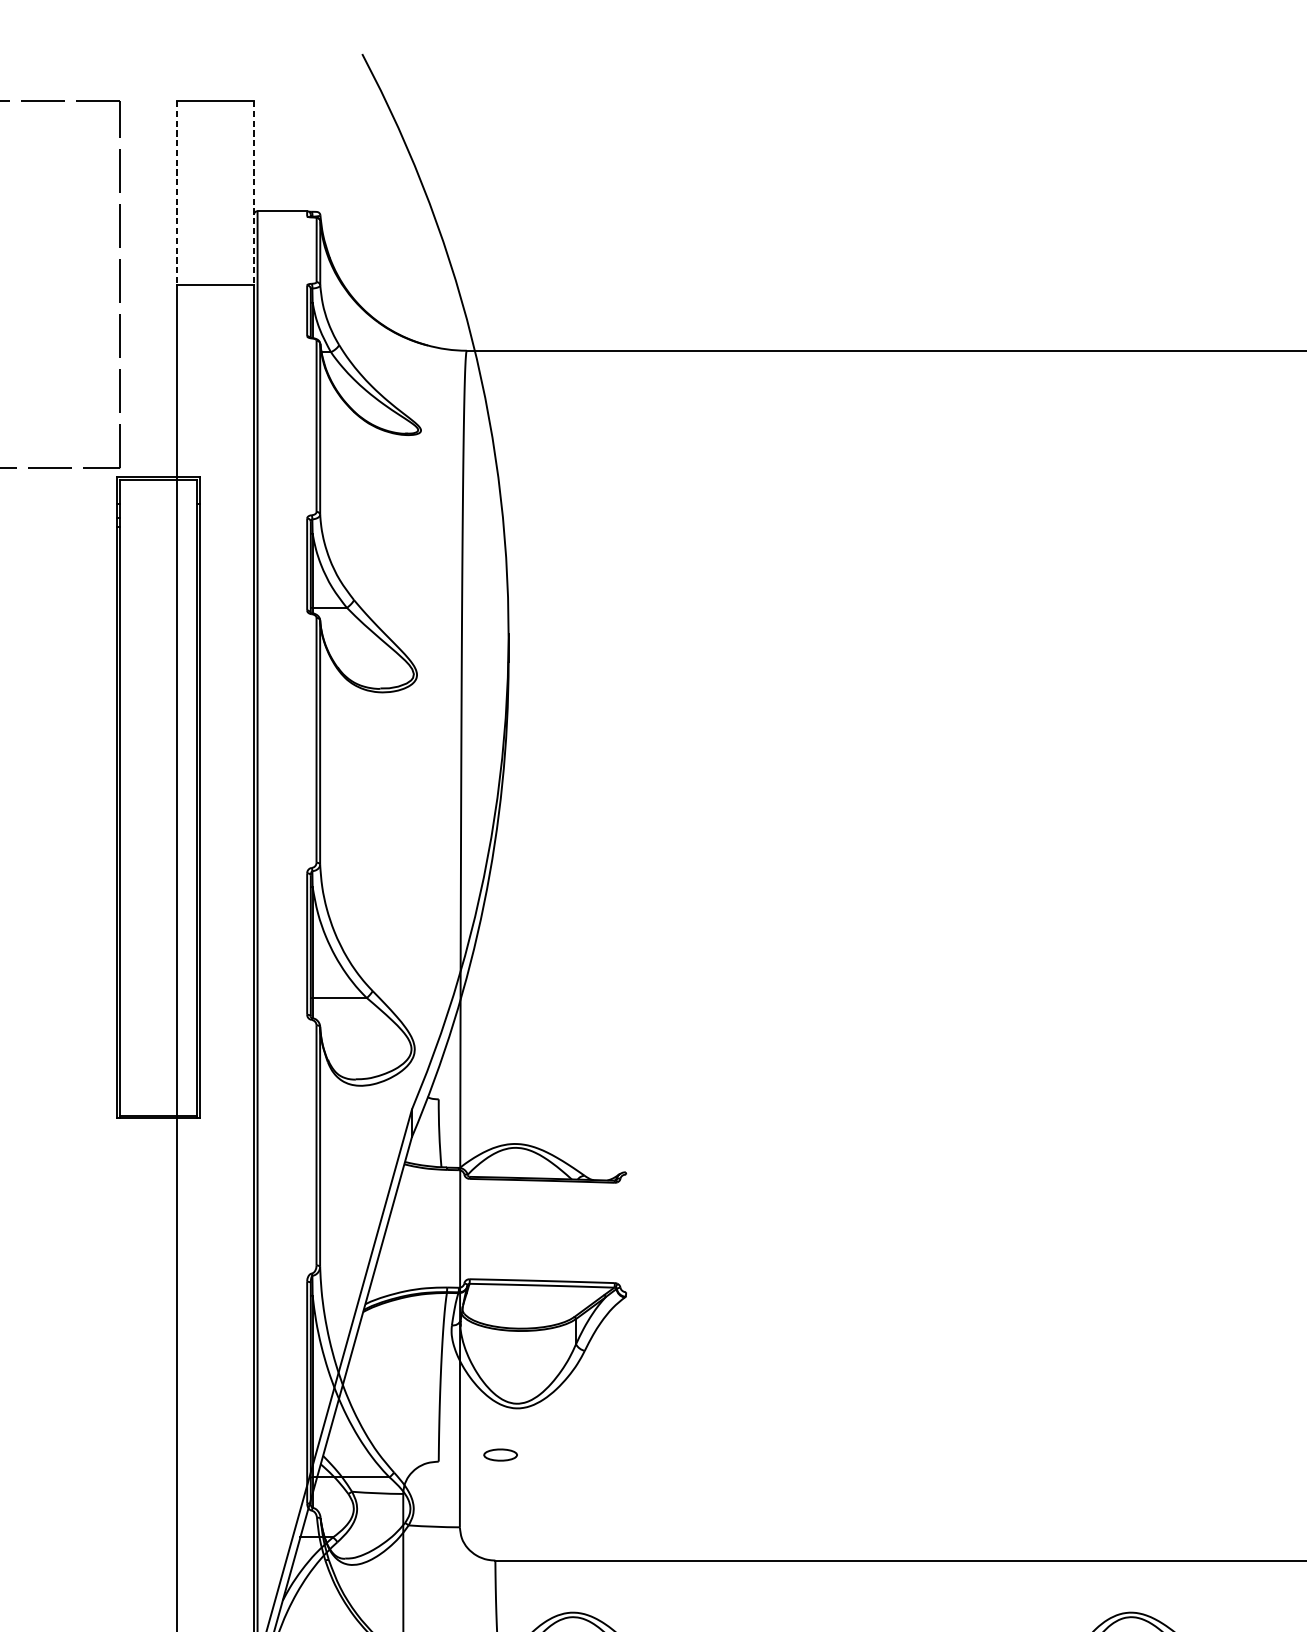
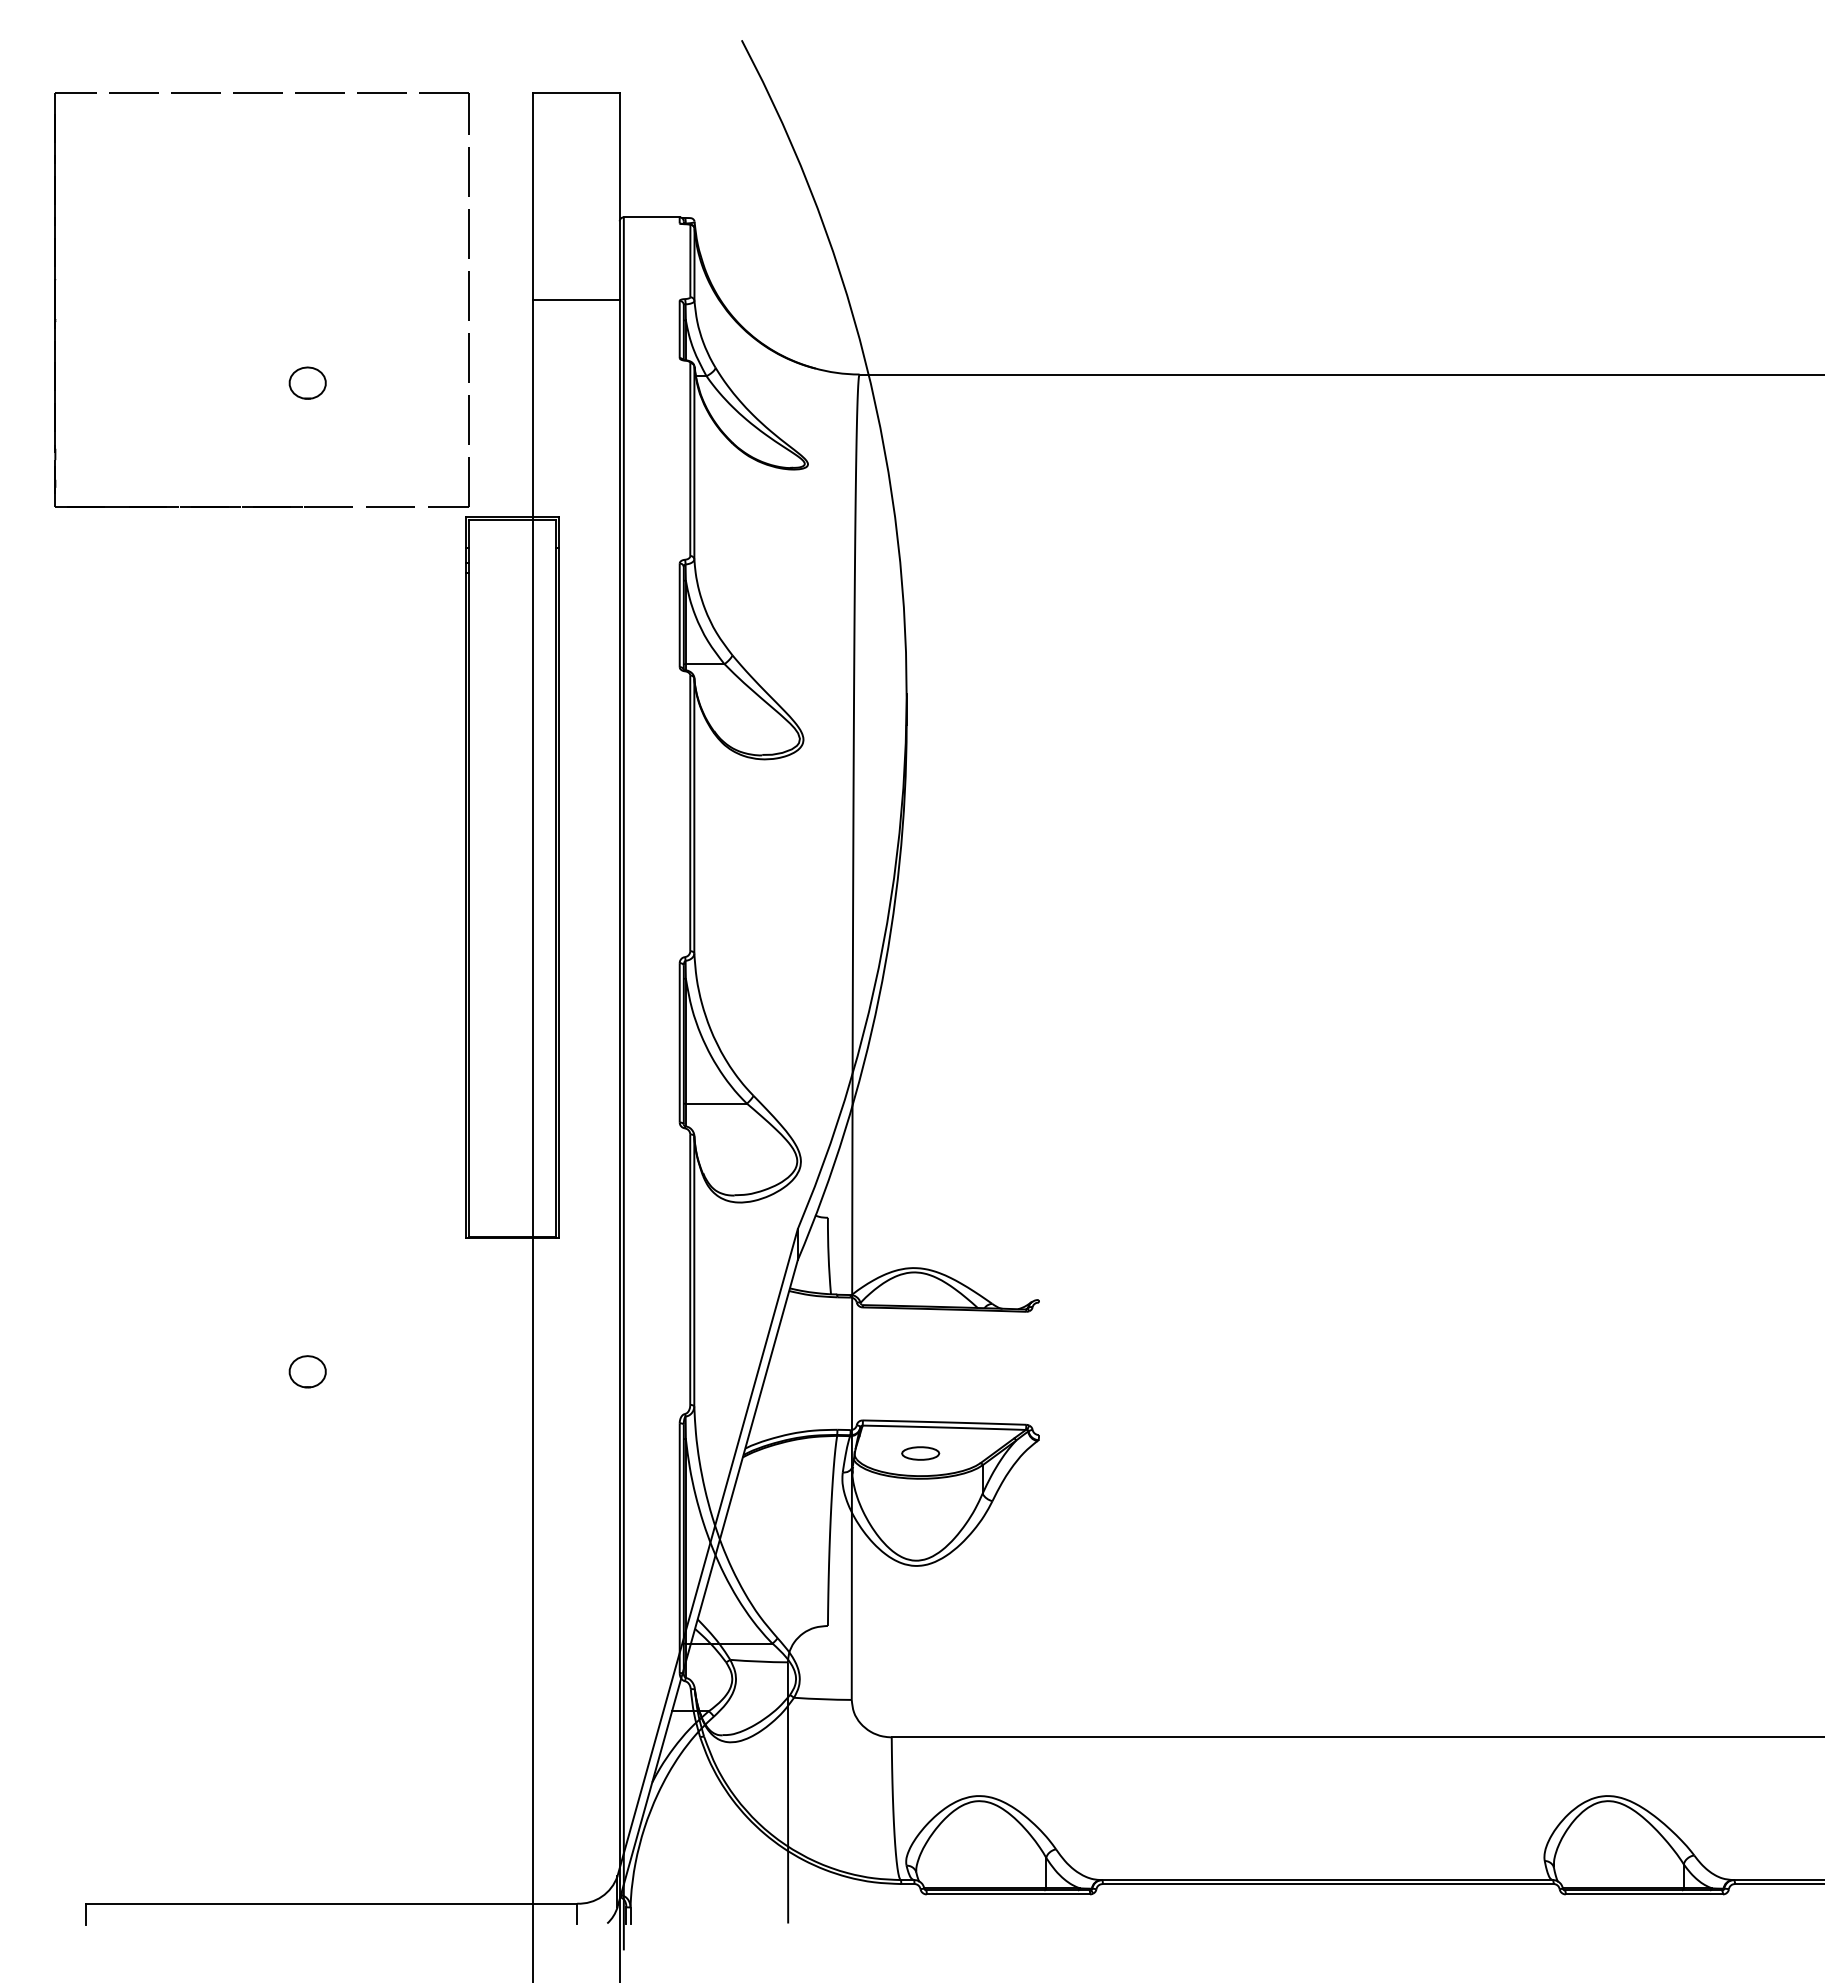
line: (176, 193) -> (532, 197), dashed -> solid
line: (253, 193) -> (619, 197), dashed -> solid
part: (500, 1455) -> (920, 1453), moved

